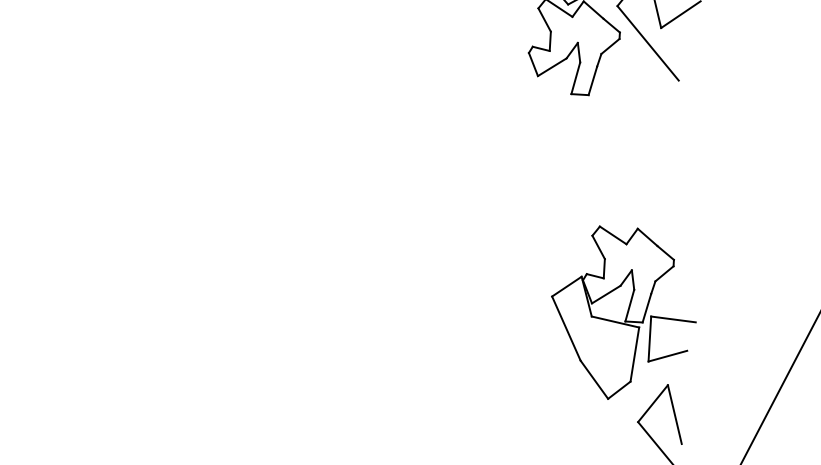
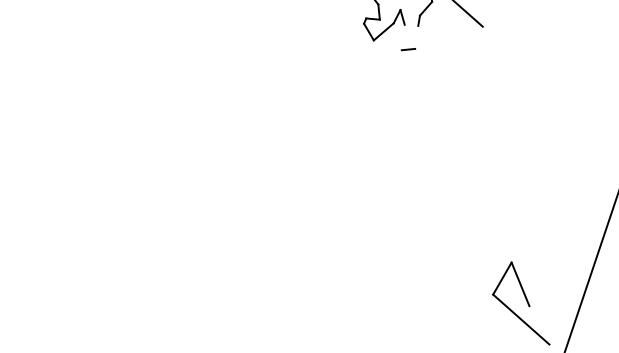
line: (575, 78) -> (403, 37), removed
line: (592, 80) -> (416, 37), removed
part: (623, 312) -> (468, 212), removed

